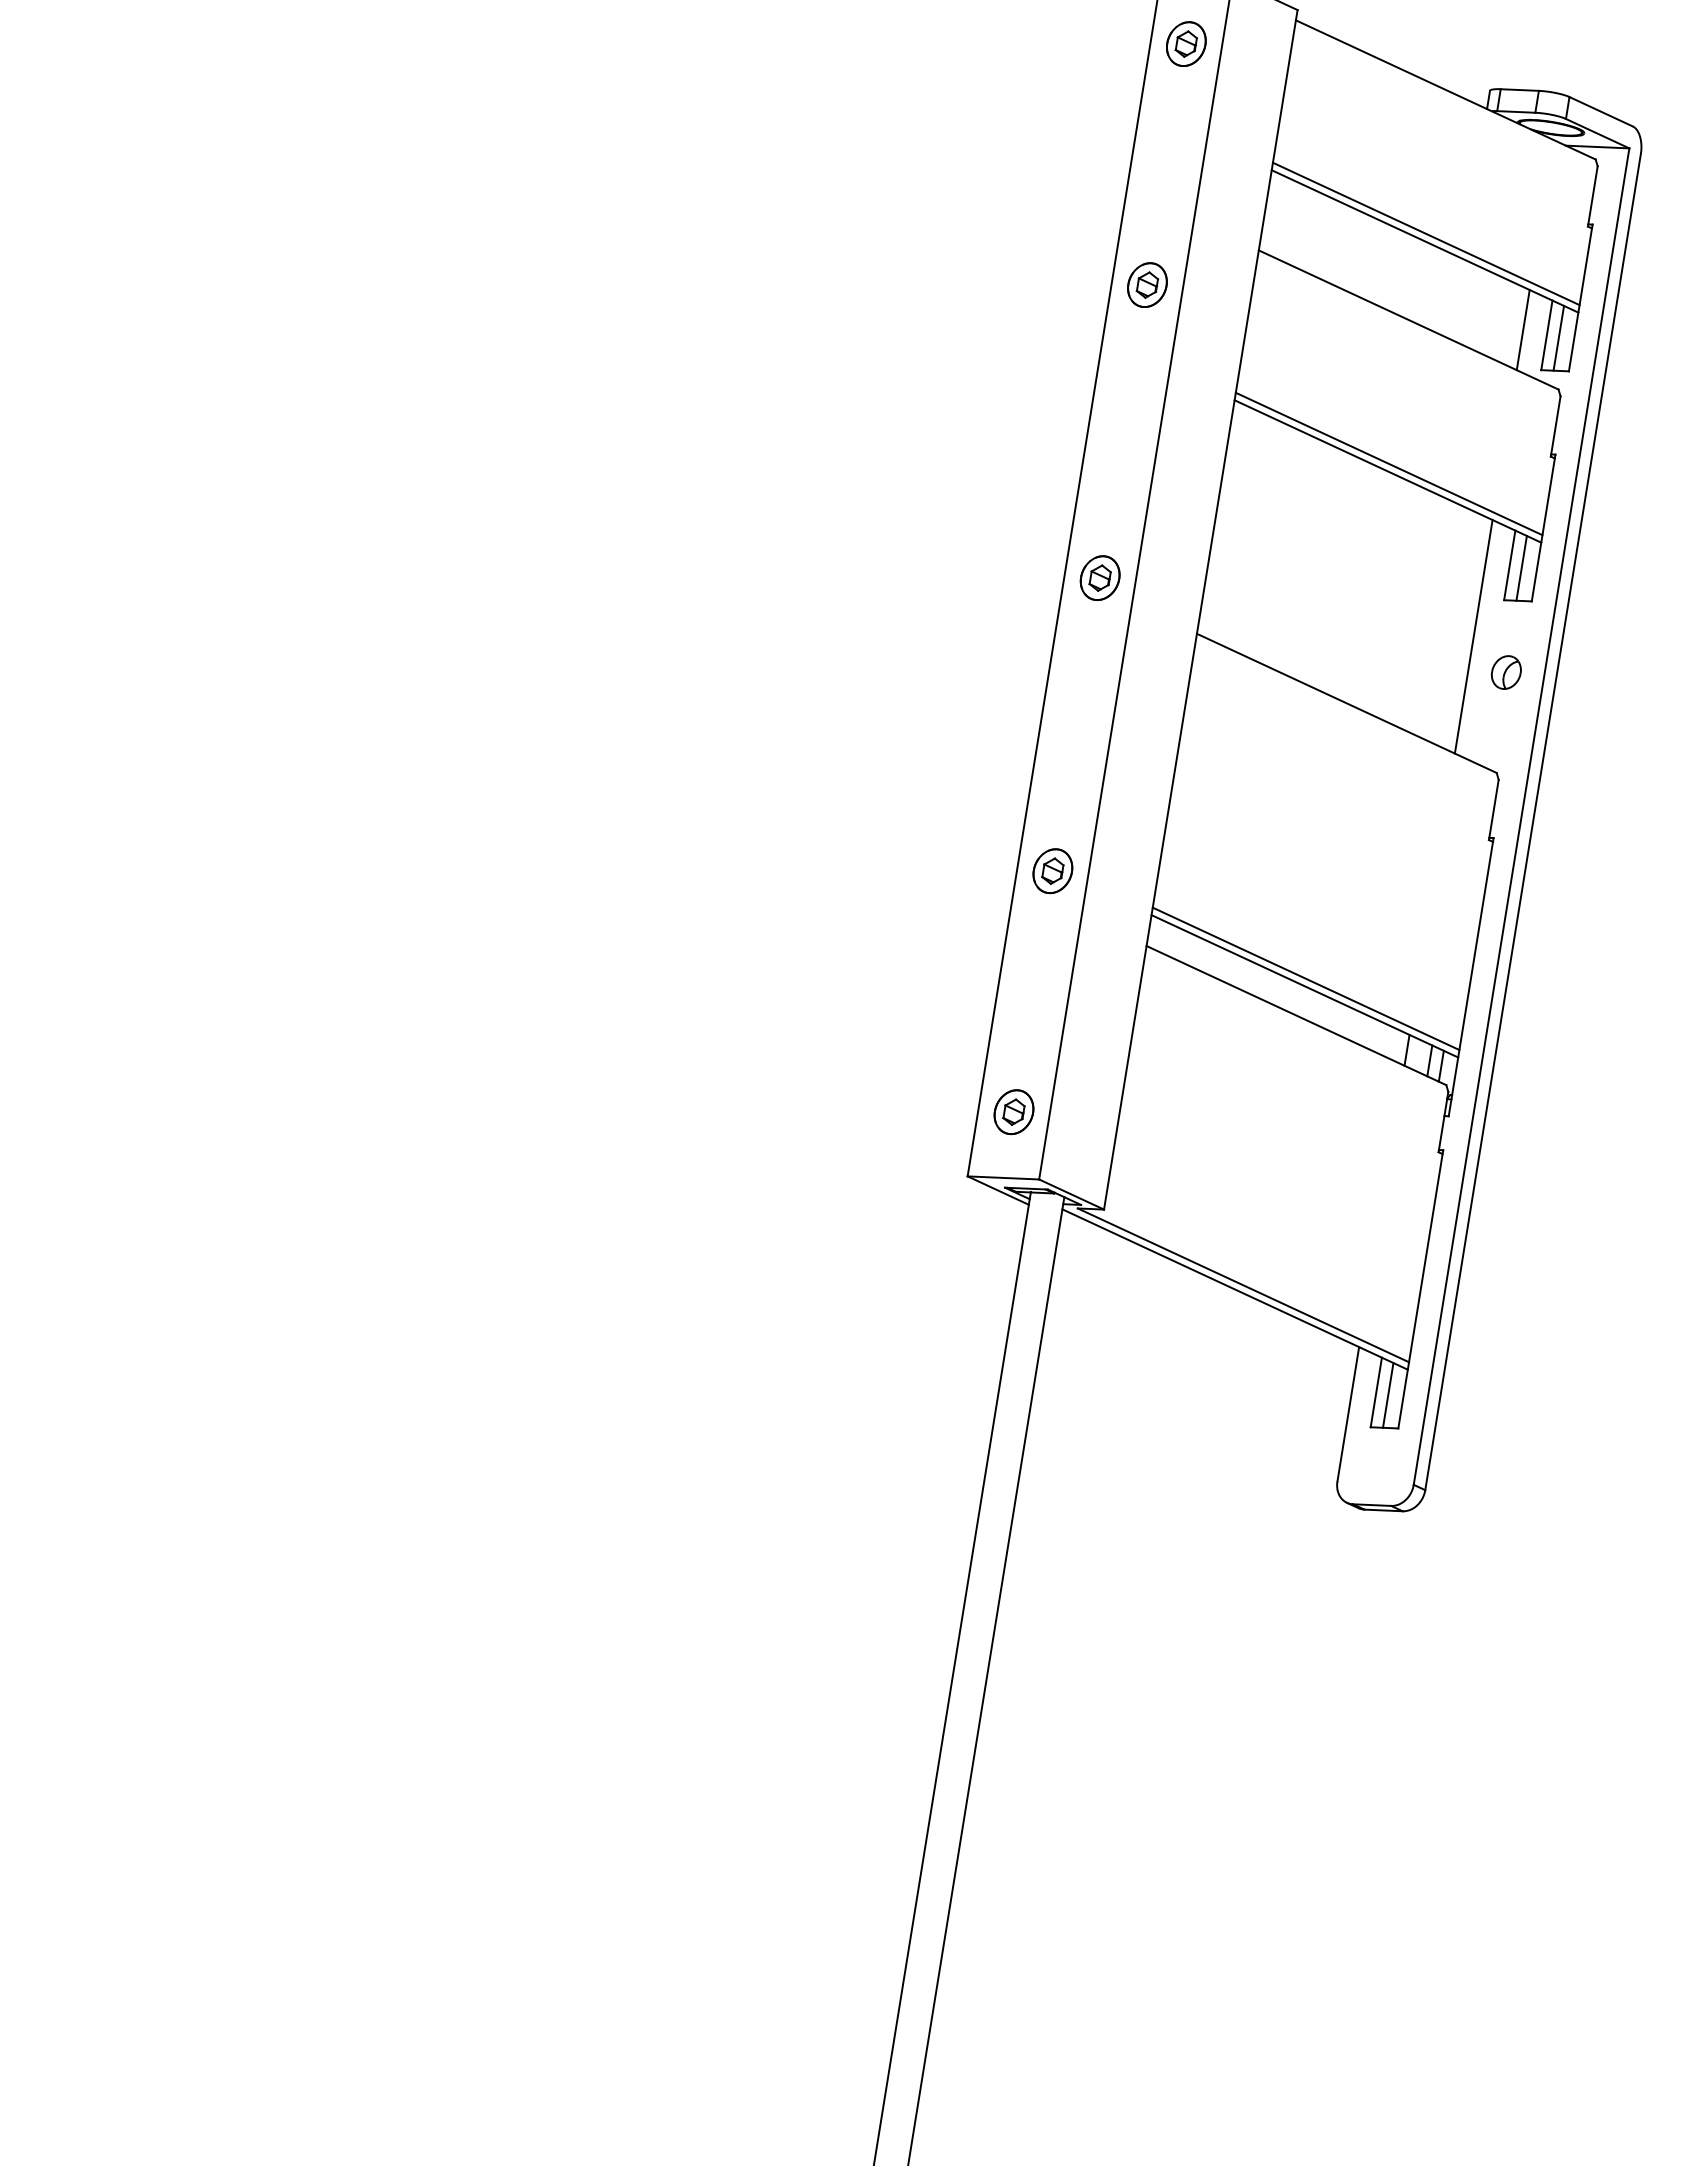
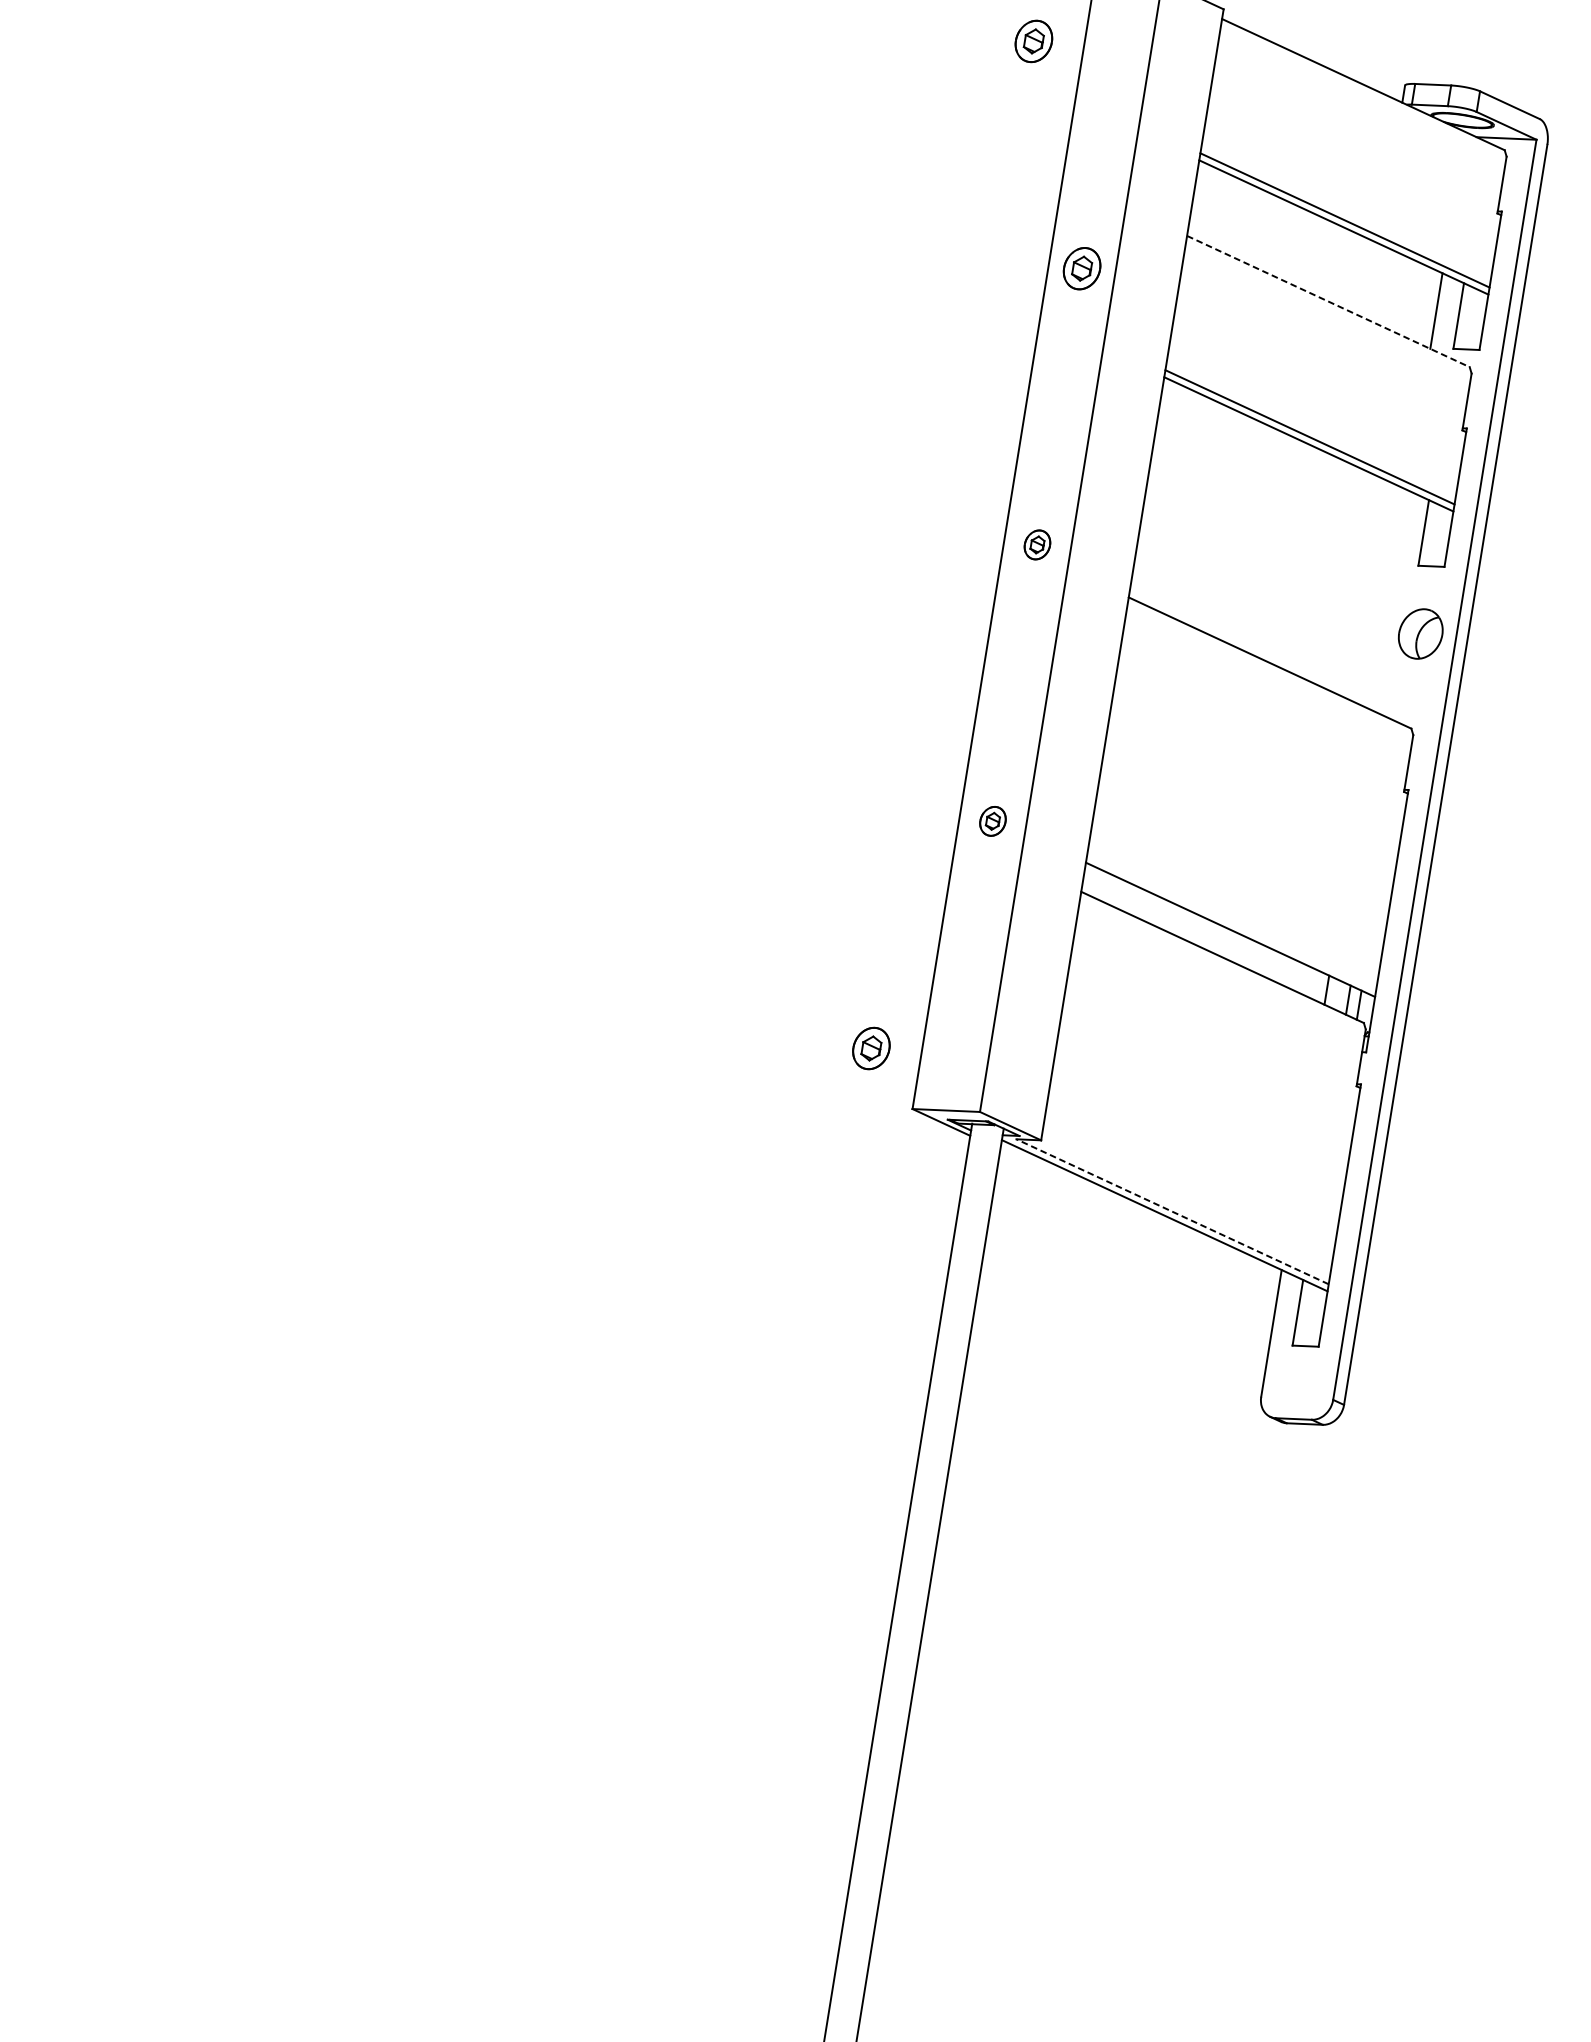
part: (1186, 43) -> (1034, 40), moved
line: (1409, 320) -> (1329, 302), solid -> dashed
line: (1558, 337) -> (1469, 318), removed
line: (1521, 567) -> (1434, 534), removed
part: (1099, 577) -> (1036, 544), size x0.7
line: (1473, 636) -> (1389, 599), removed
part: (1505, 672) -> (1419, 633), size x1.6
part: (1052, 871) -> (992, 821), size x0.7
line: (1305, 978) -> (1231, 922), removed
part: (1013, 1112) -> (870, 1048), moved
line: (1243, 1285) -> (1172, 1211), solid -> dashed
line: (1388, 1395) -> (1309, 1315), removed

